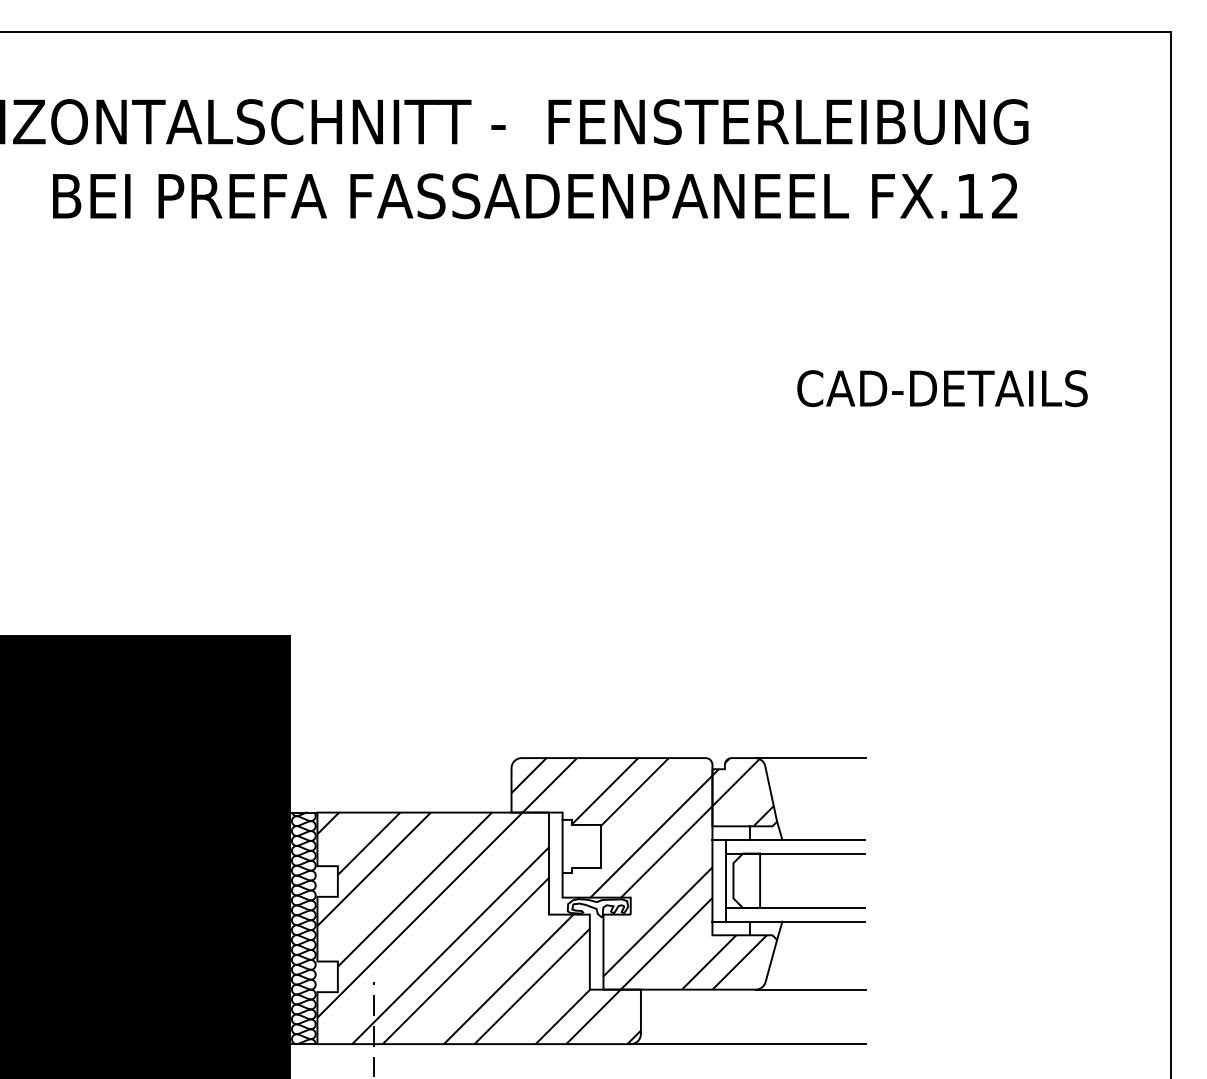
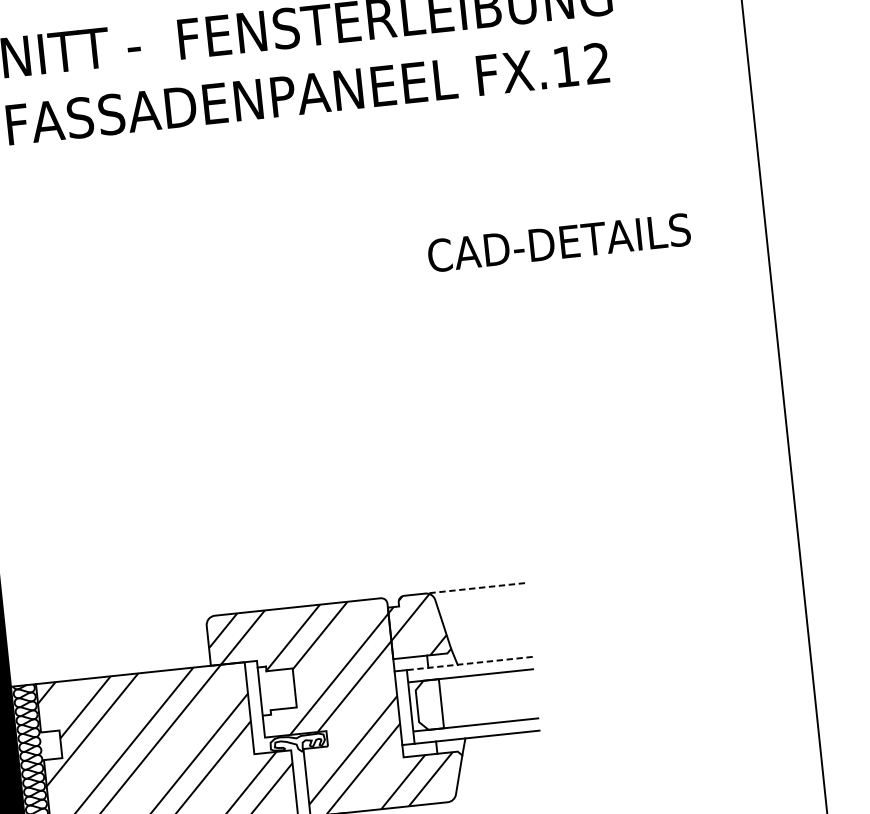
line: (809, 758) -> (474, 588), solid -> dashed
line: (795, 839) -> (469, 663), solid -> dashed
line: (810, 989) -> (497, 796), removed

